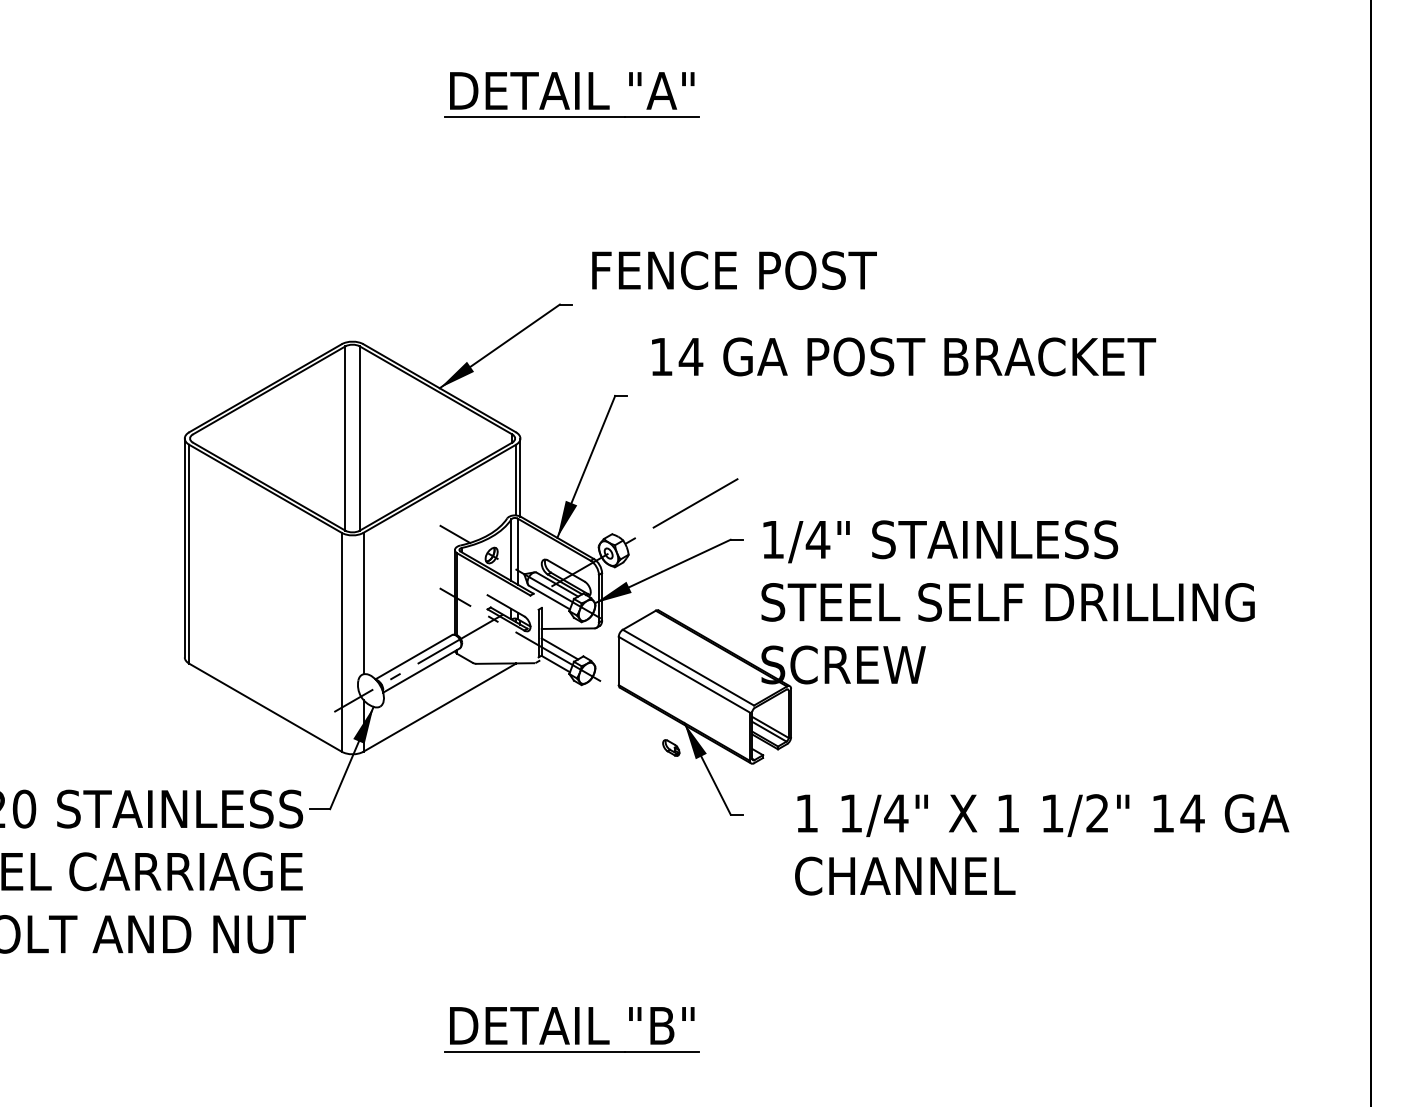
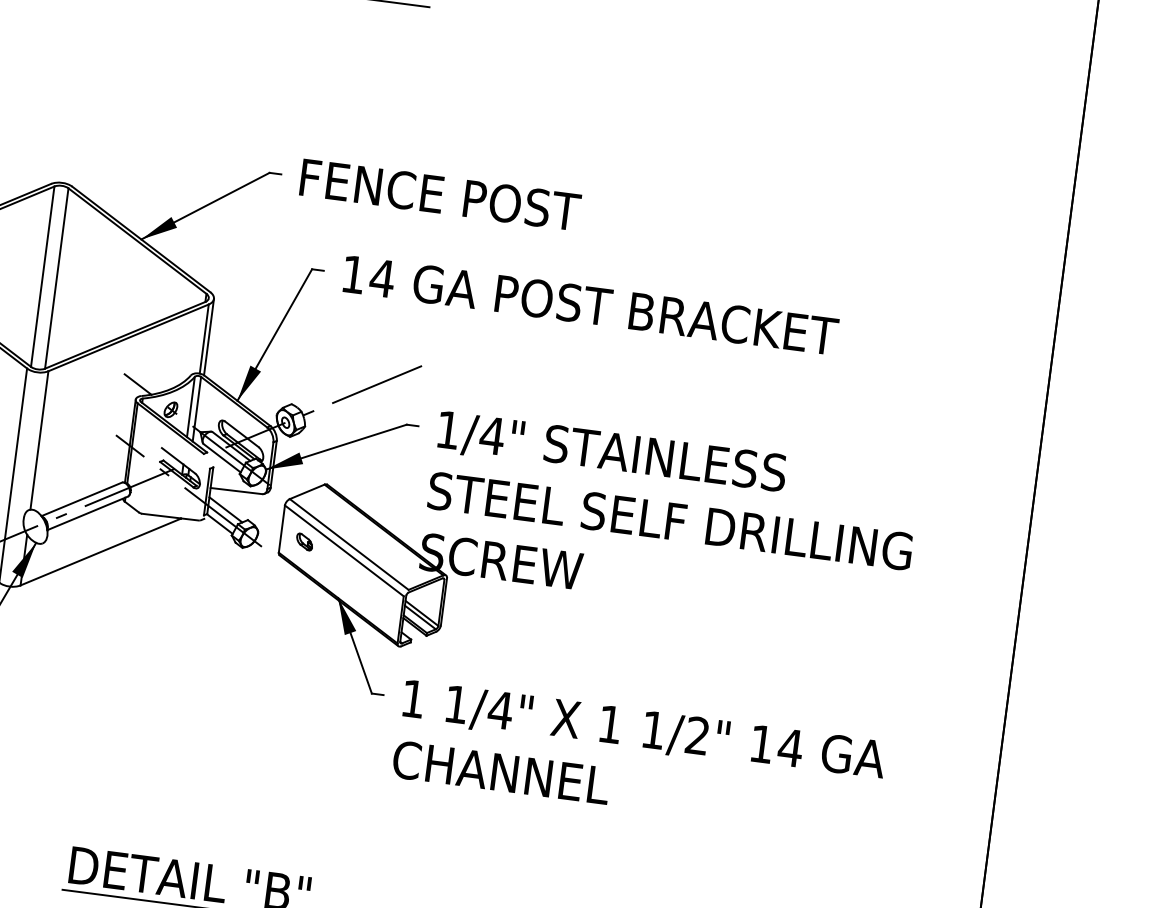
text: (734, 270) -> (440, 194), moved
text: (904, 356) -> (591, 305), moved
part: (671, 747) -> (304, 541), moved
text: (1042, 844) -> (639, 759), moved

